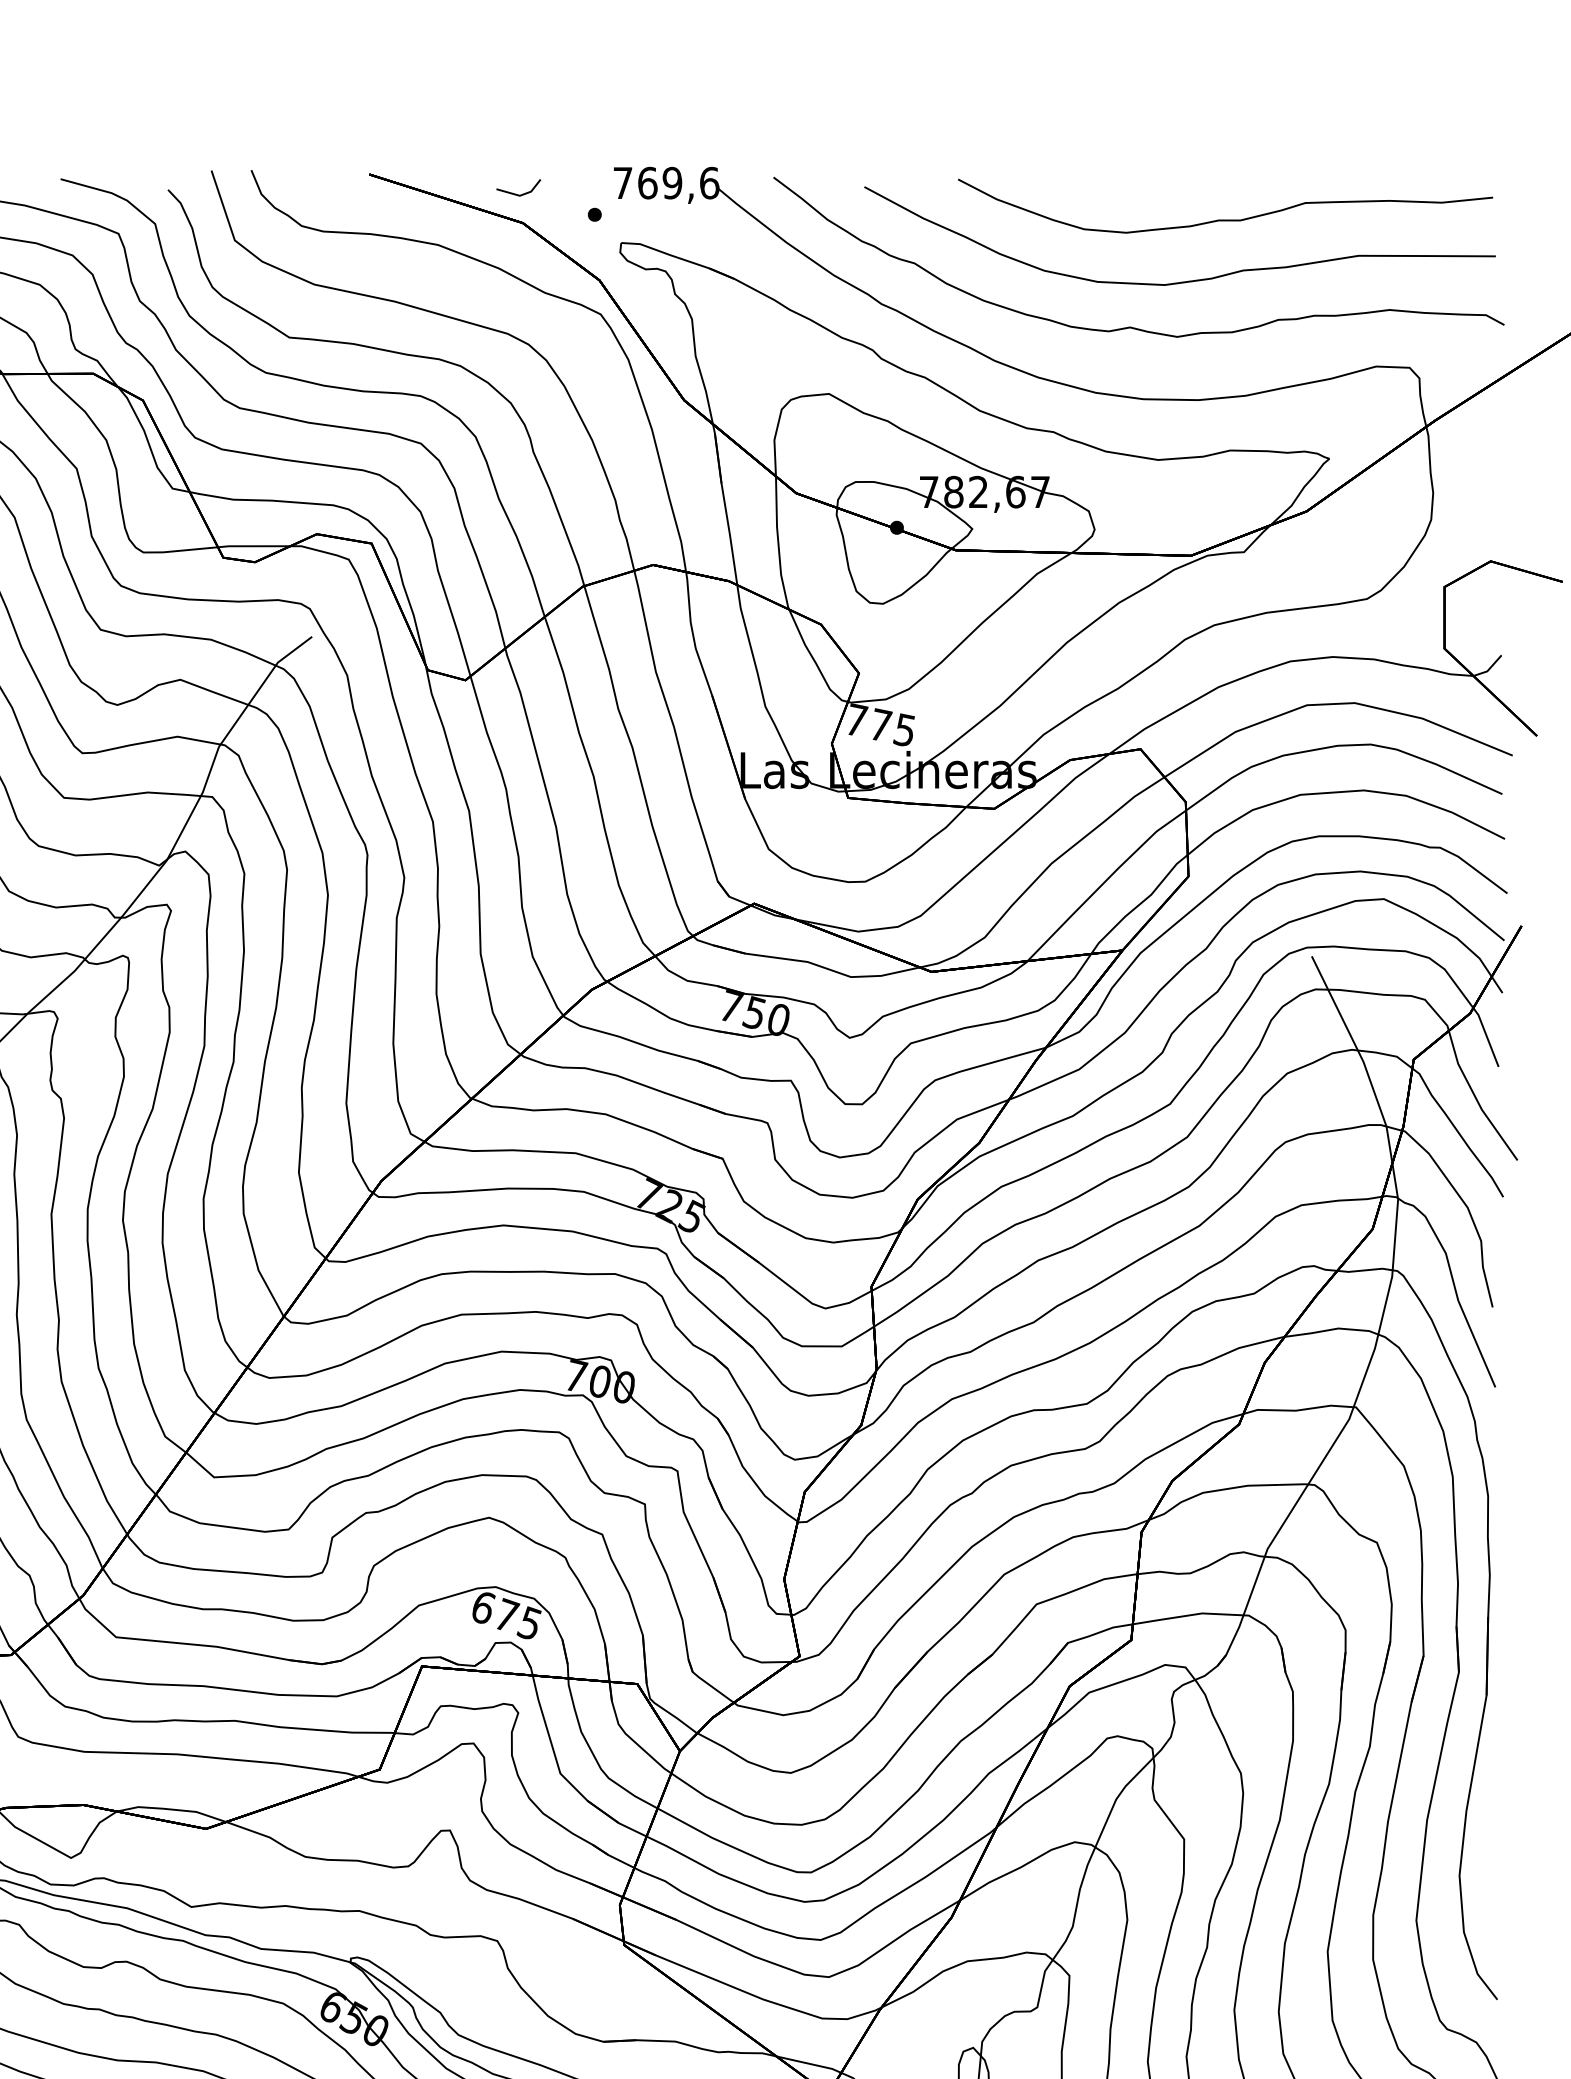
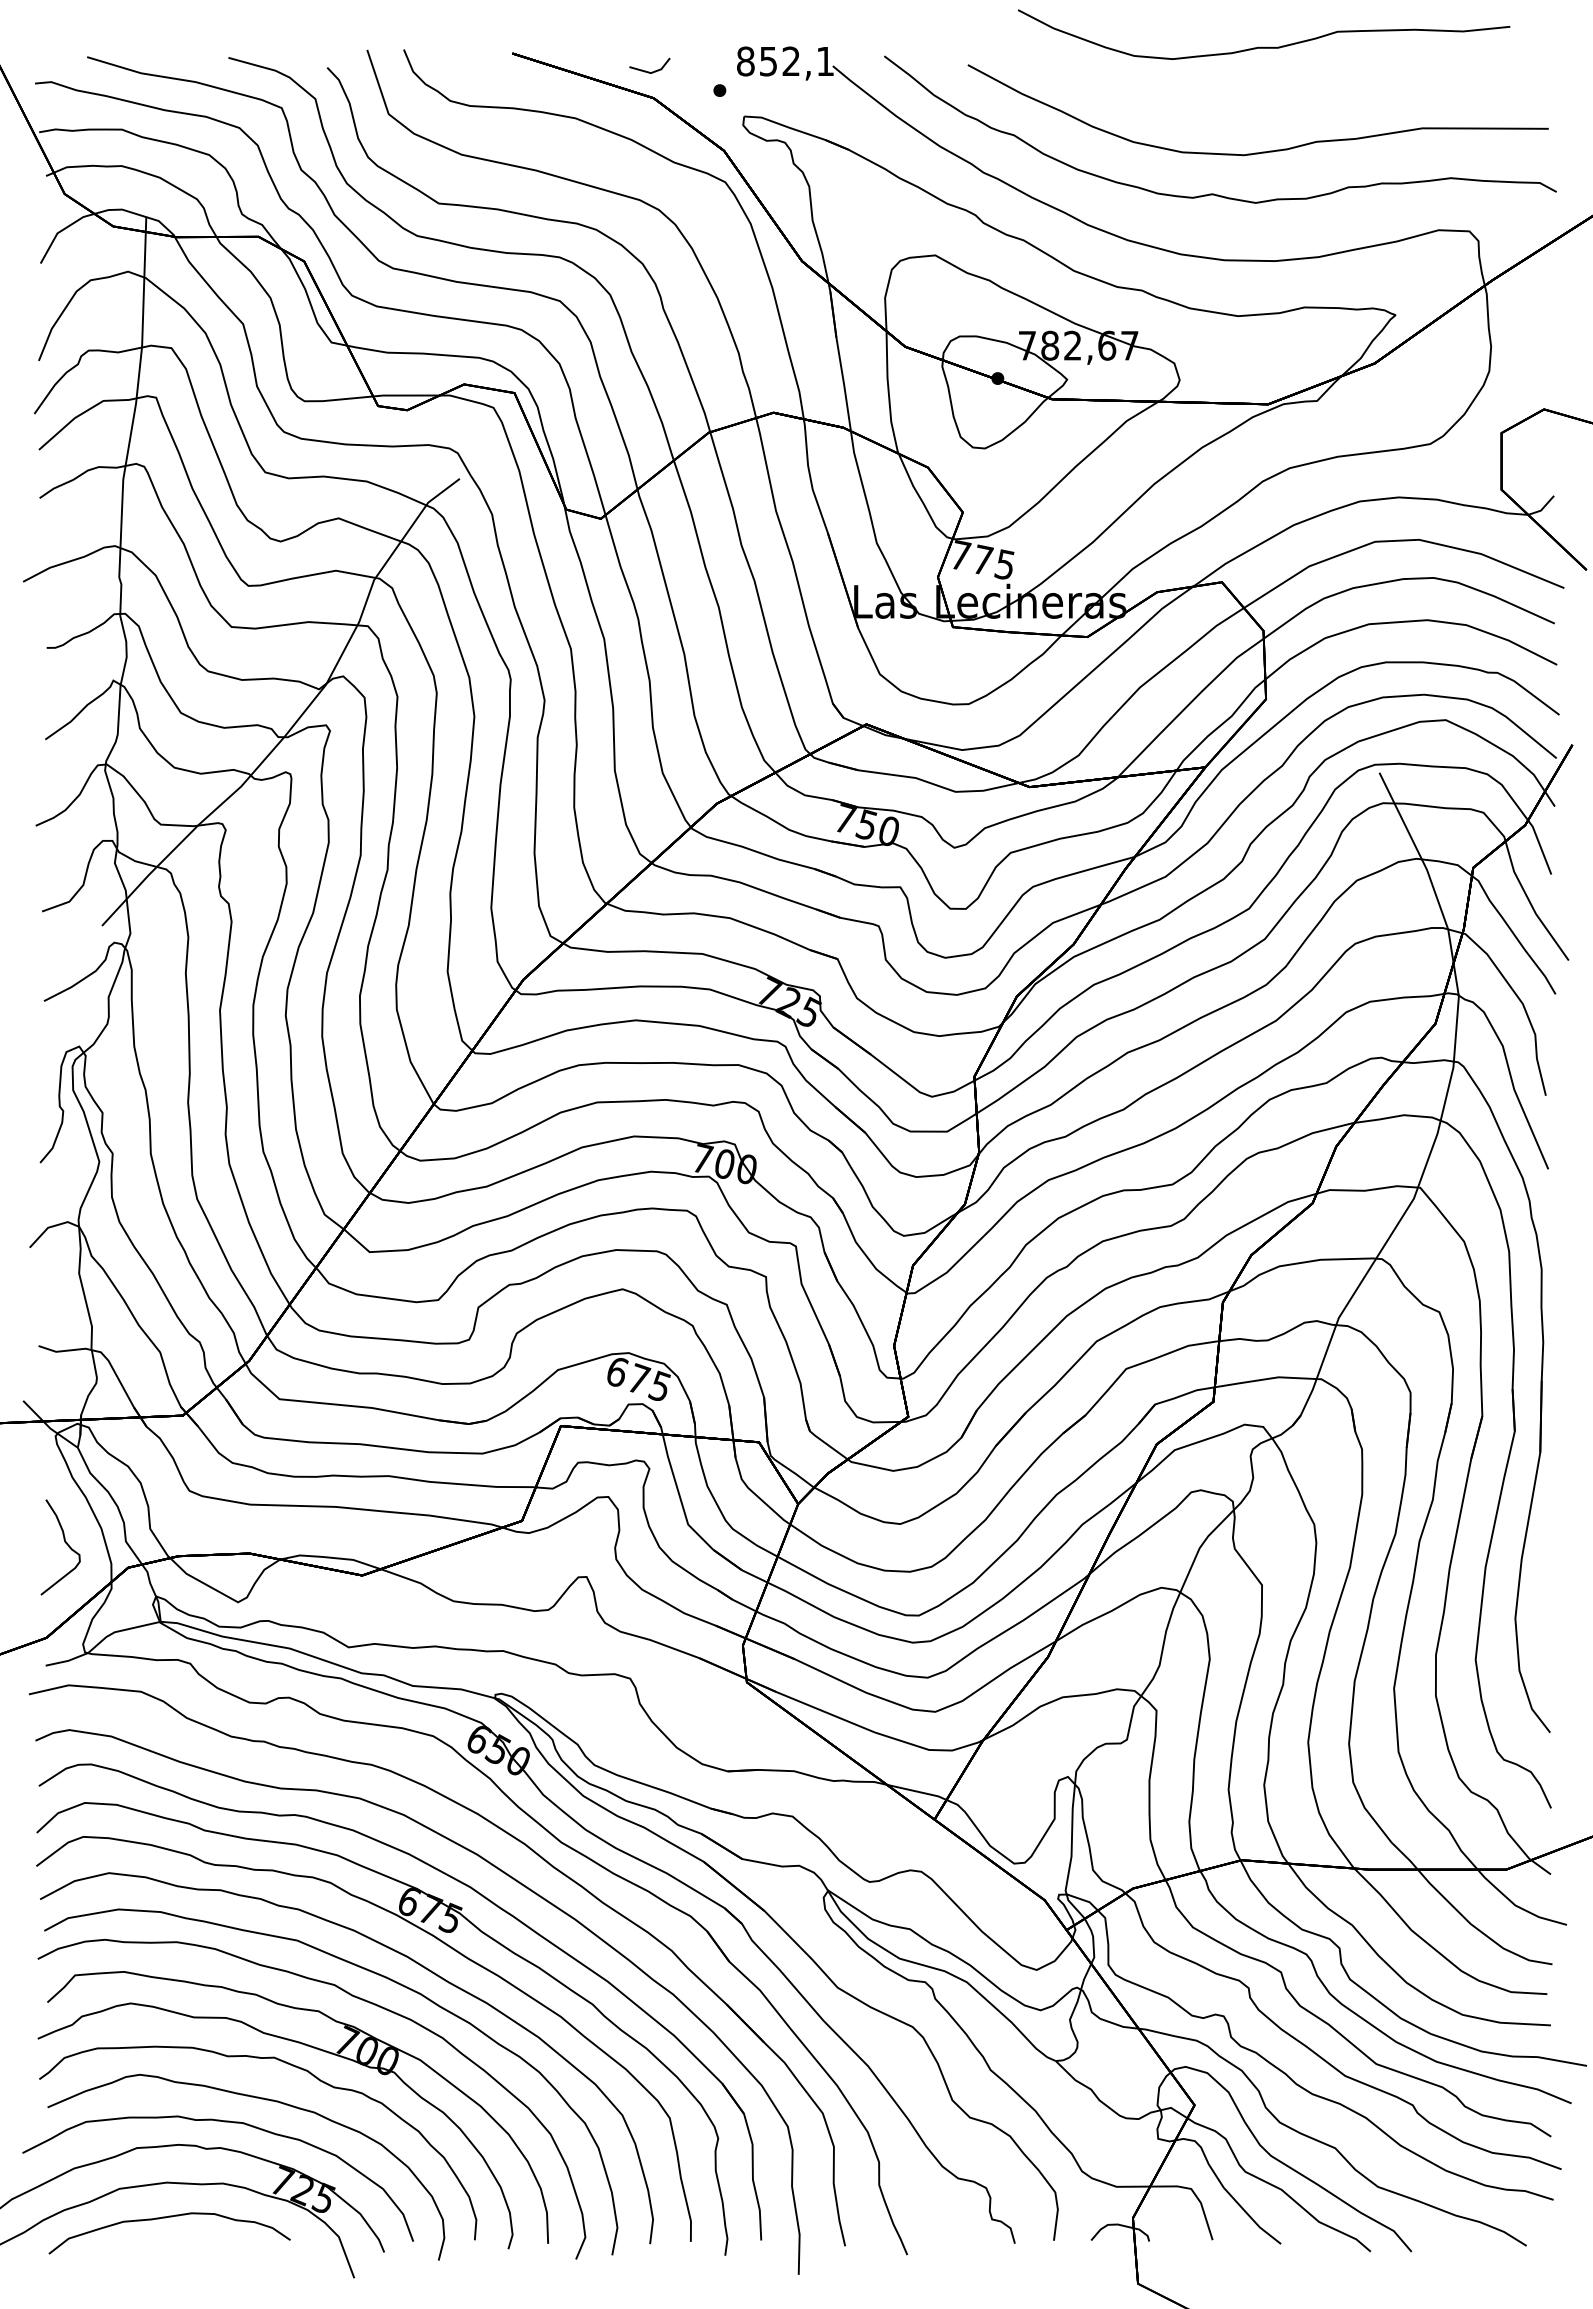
text: (666, 183) -> (785, 61), 769,6 -> 852,1
curve: (1224, 219) -> (1263, 46), moved

